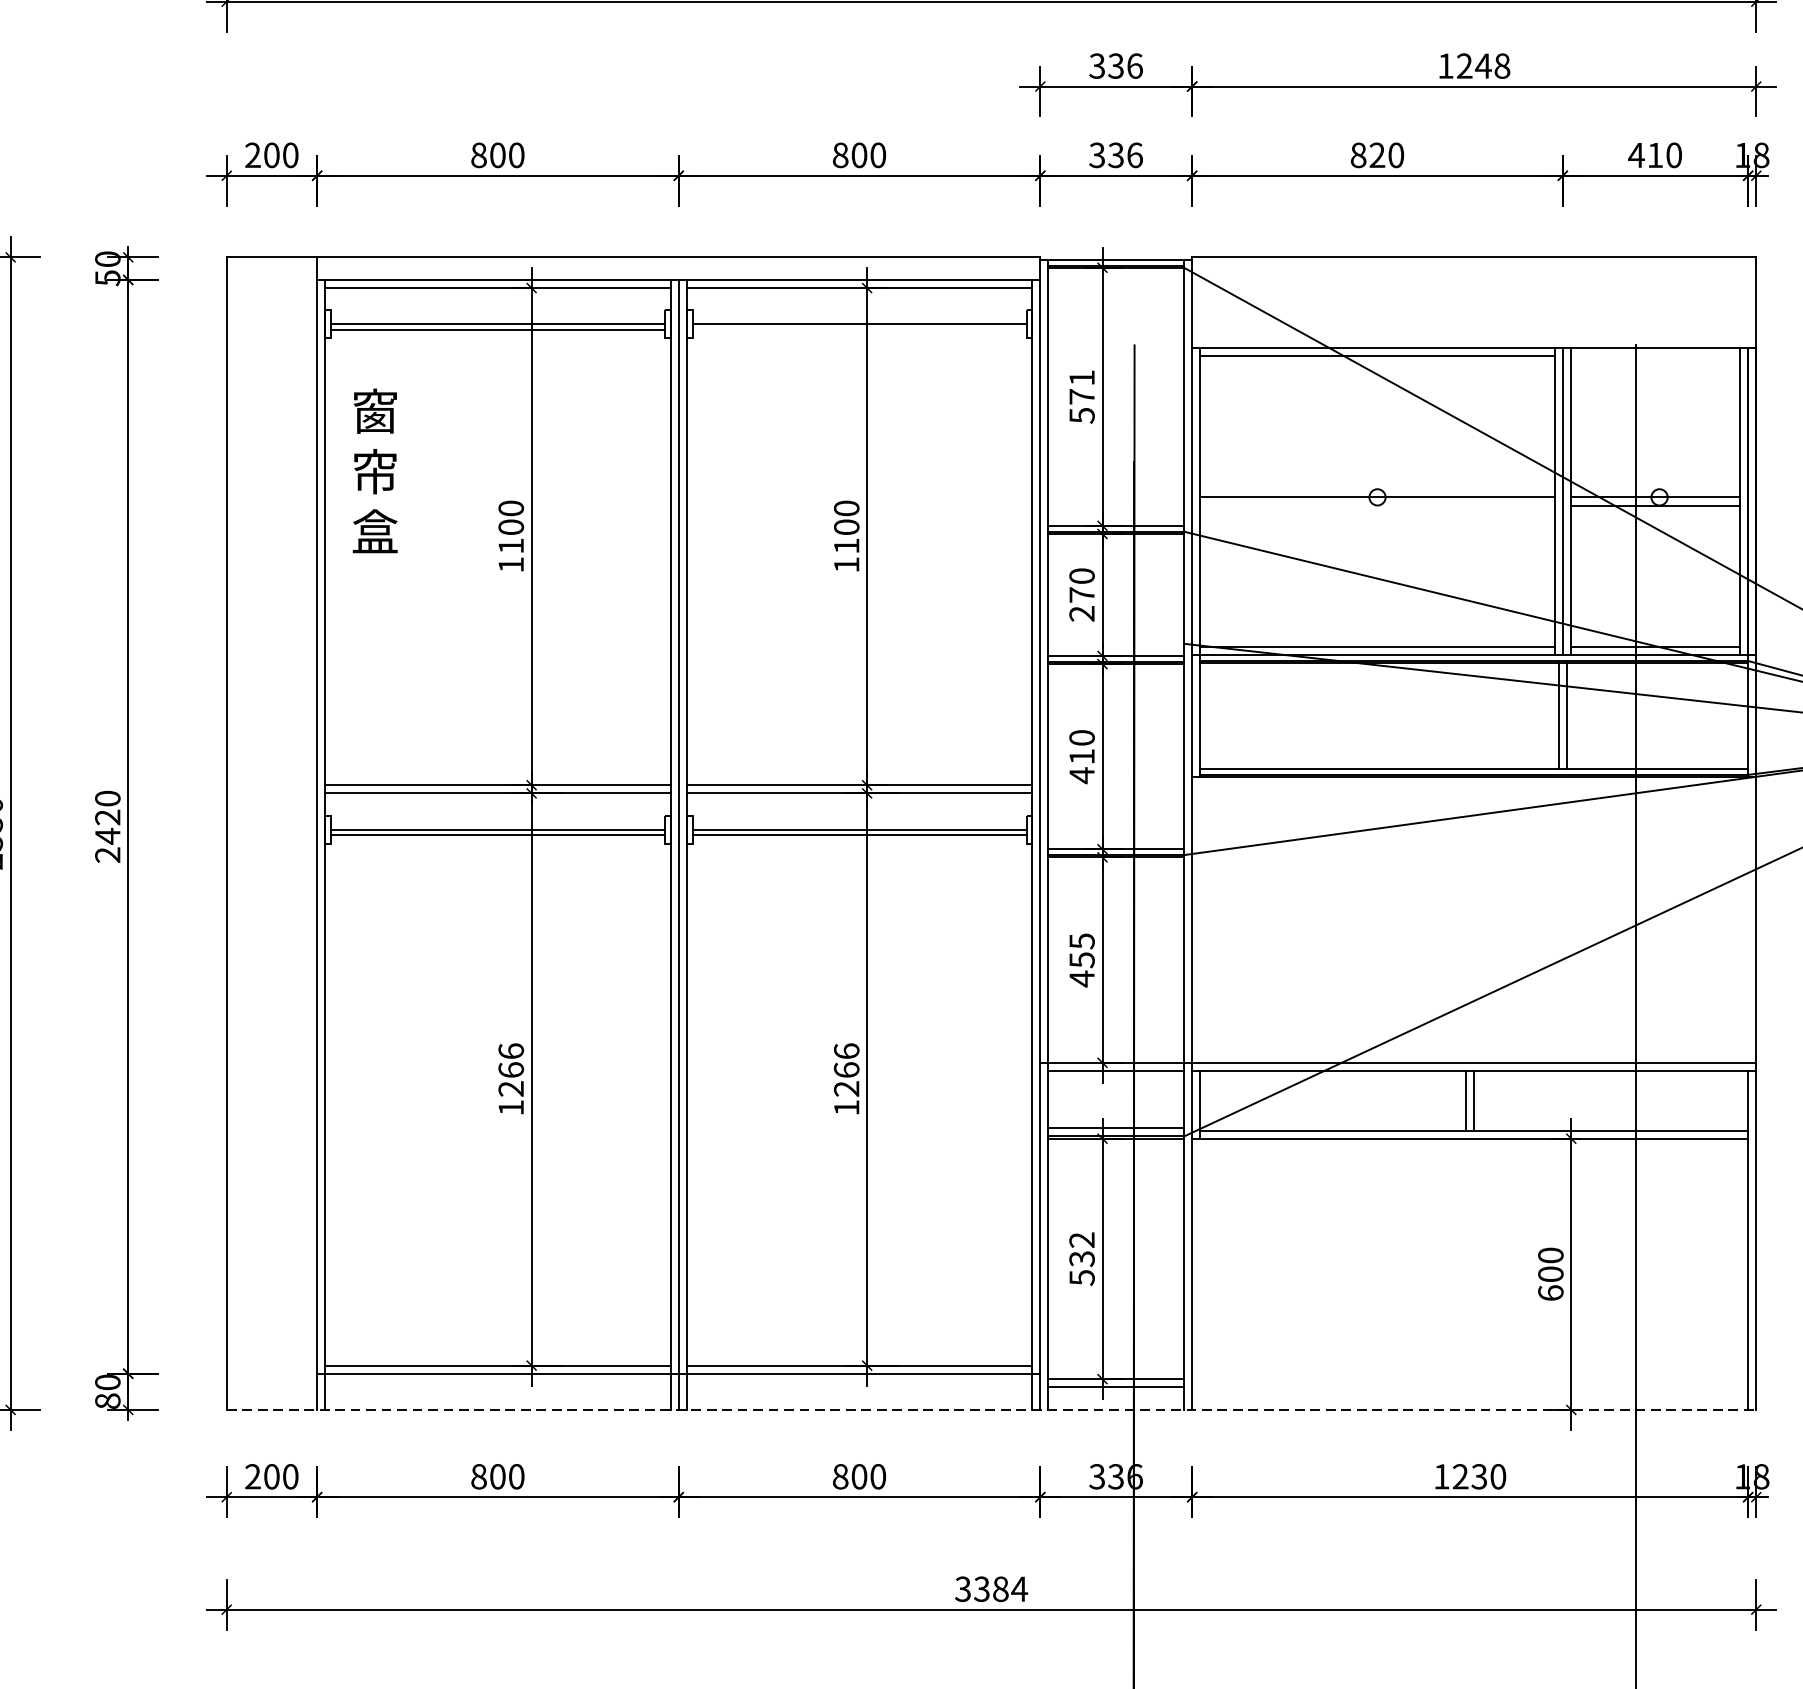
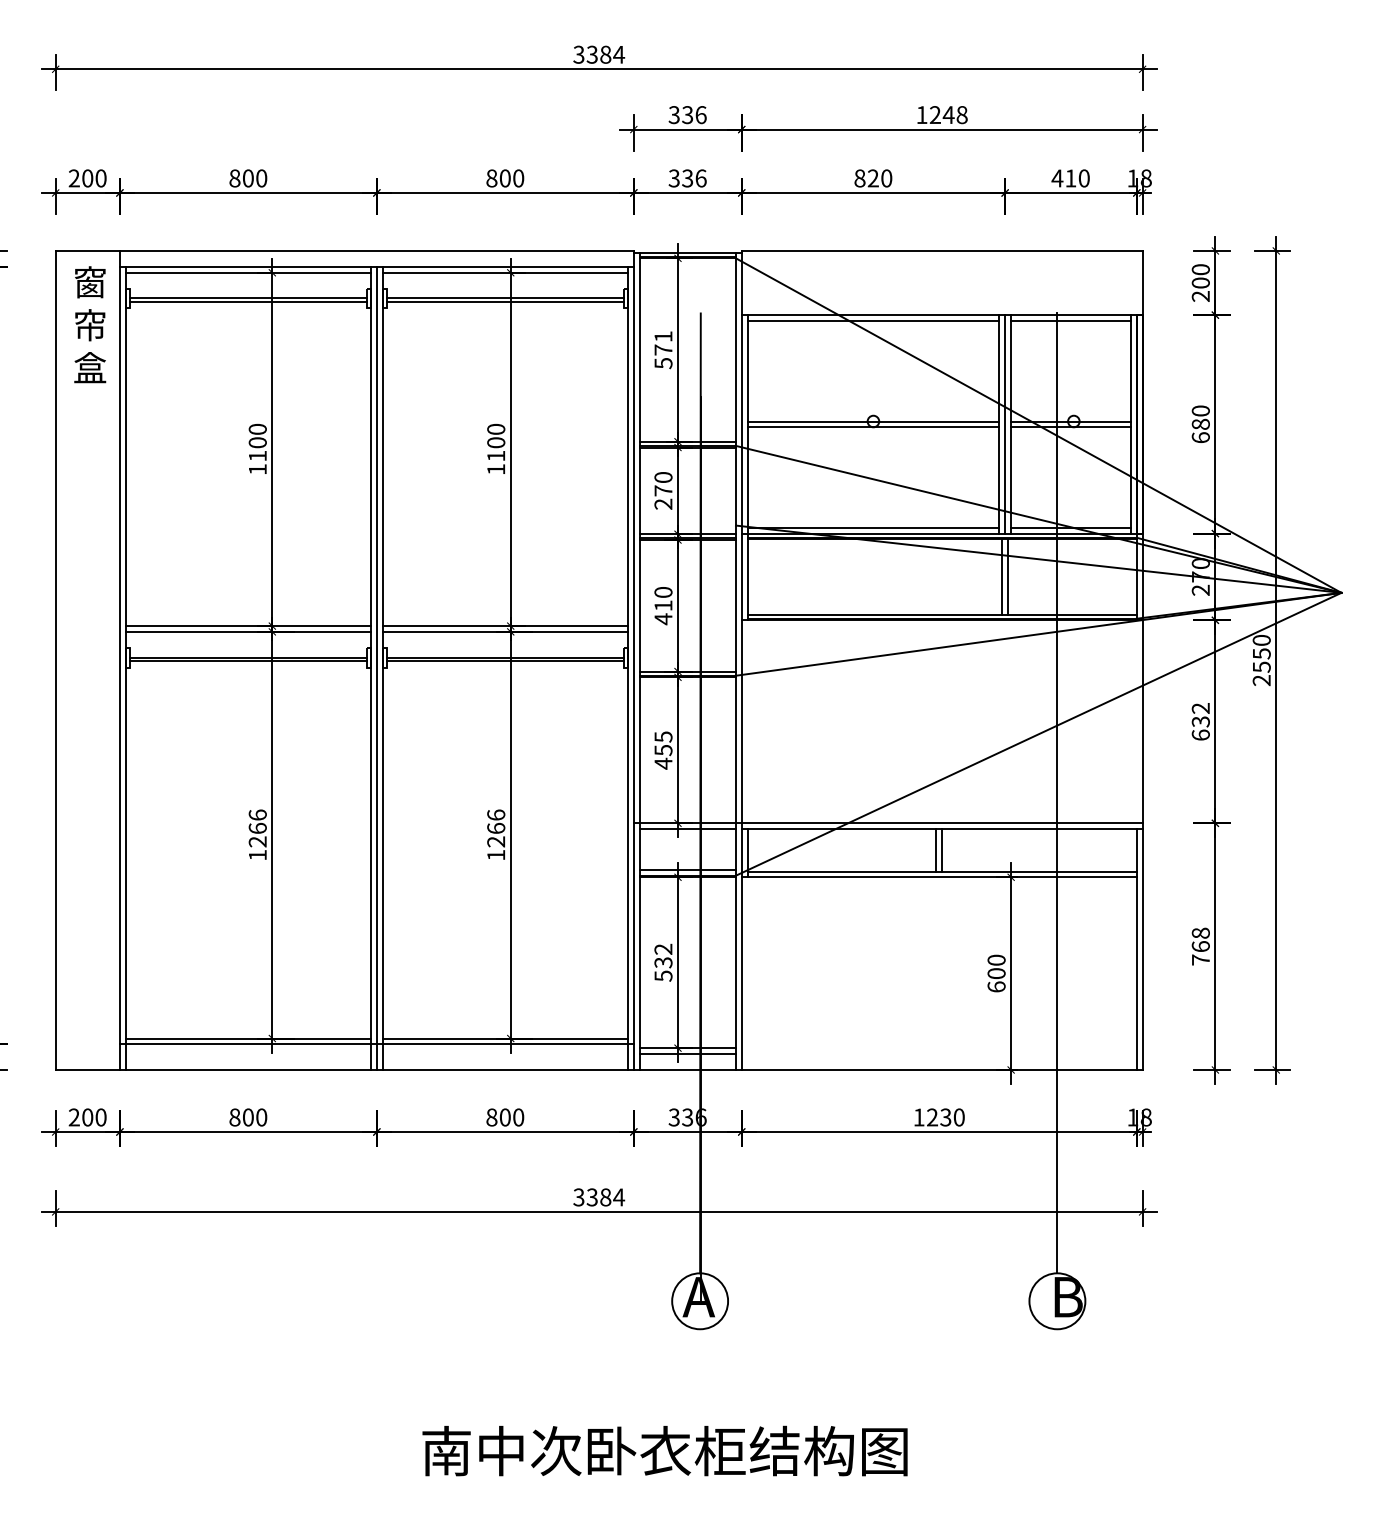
line: (859, 329) -> (505, 302), added
line: (1654, 355) -> (1070, 320), added
text: (375, 470) -> (90, 324), moved
line: (1377, 505) -> (873, 427), added
line: (992, 1410) -> (599, 1070), dashed -> solid

